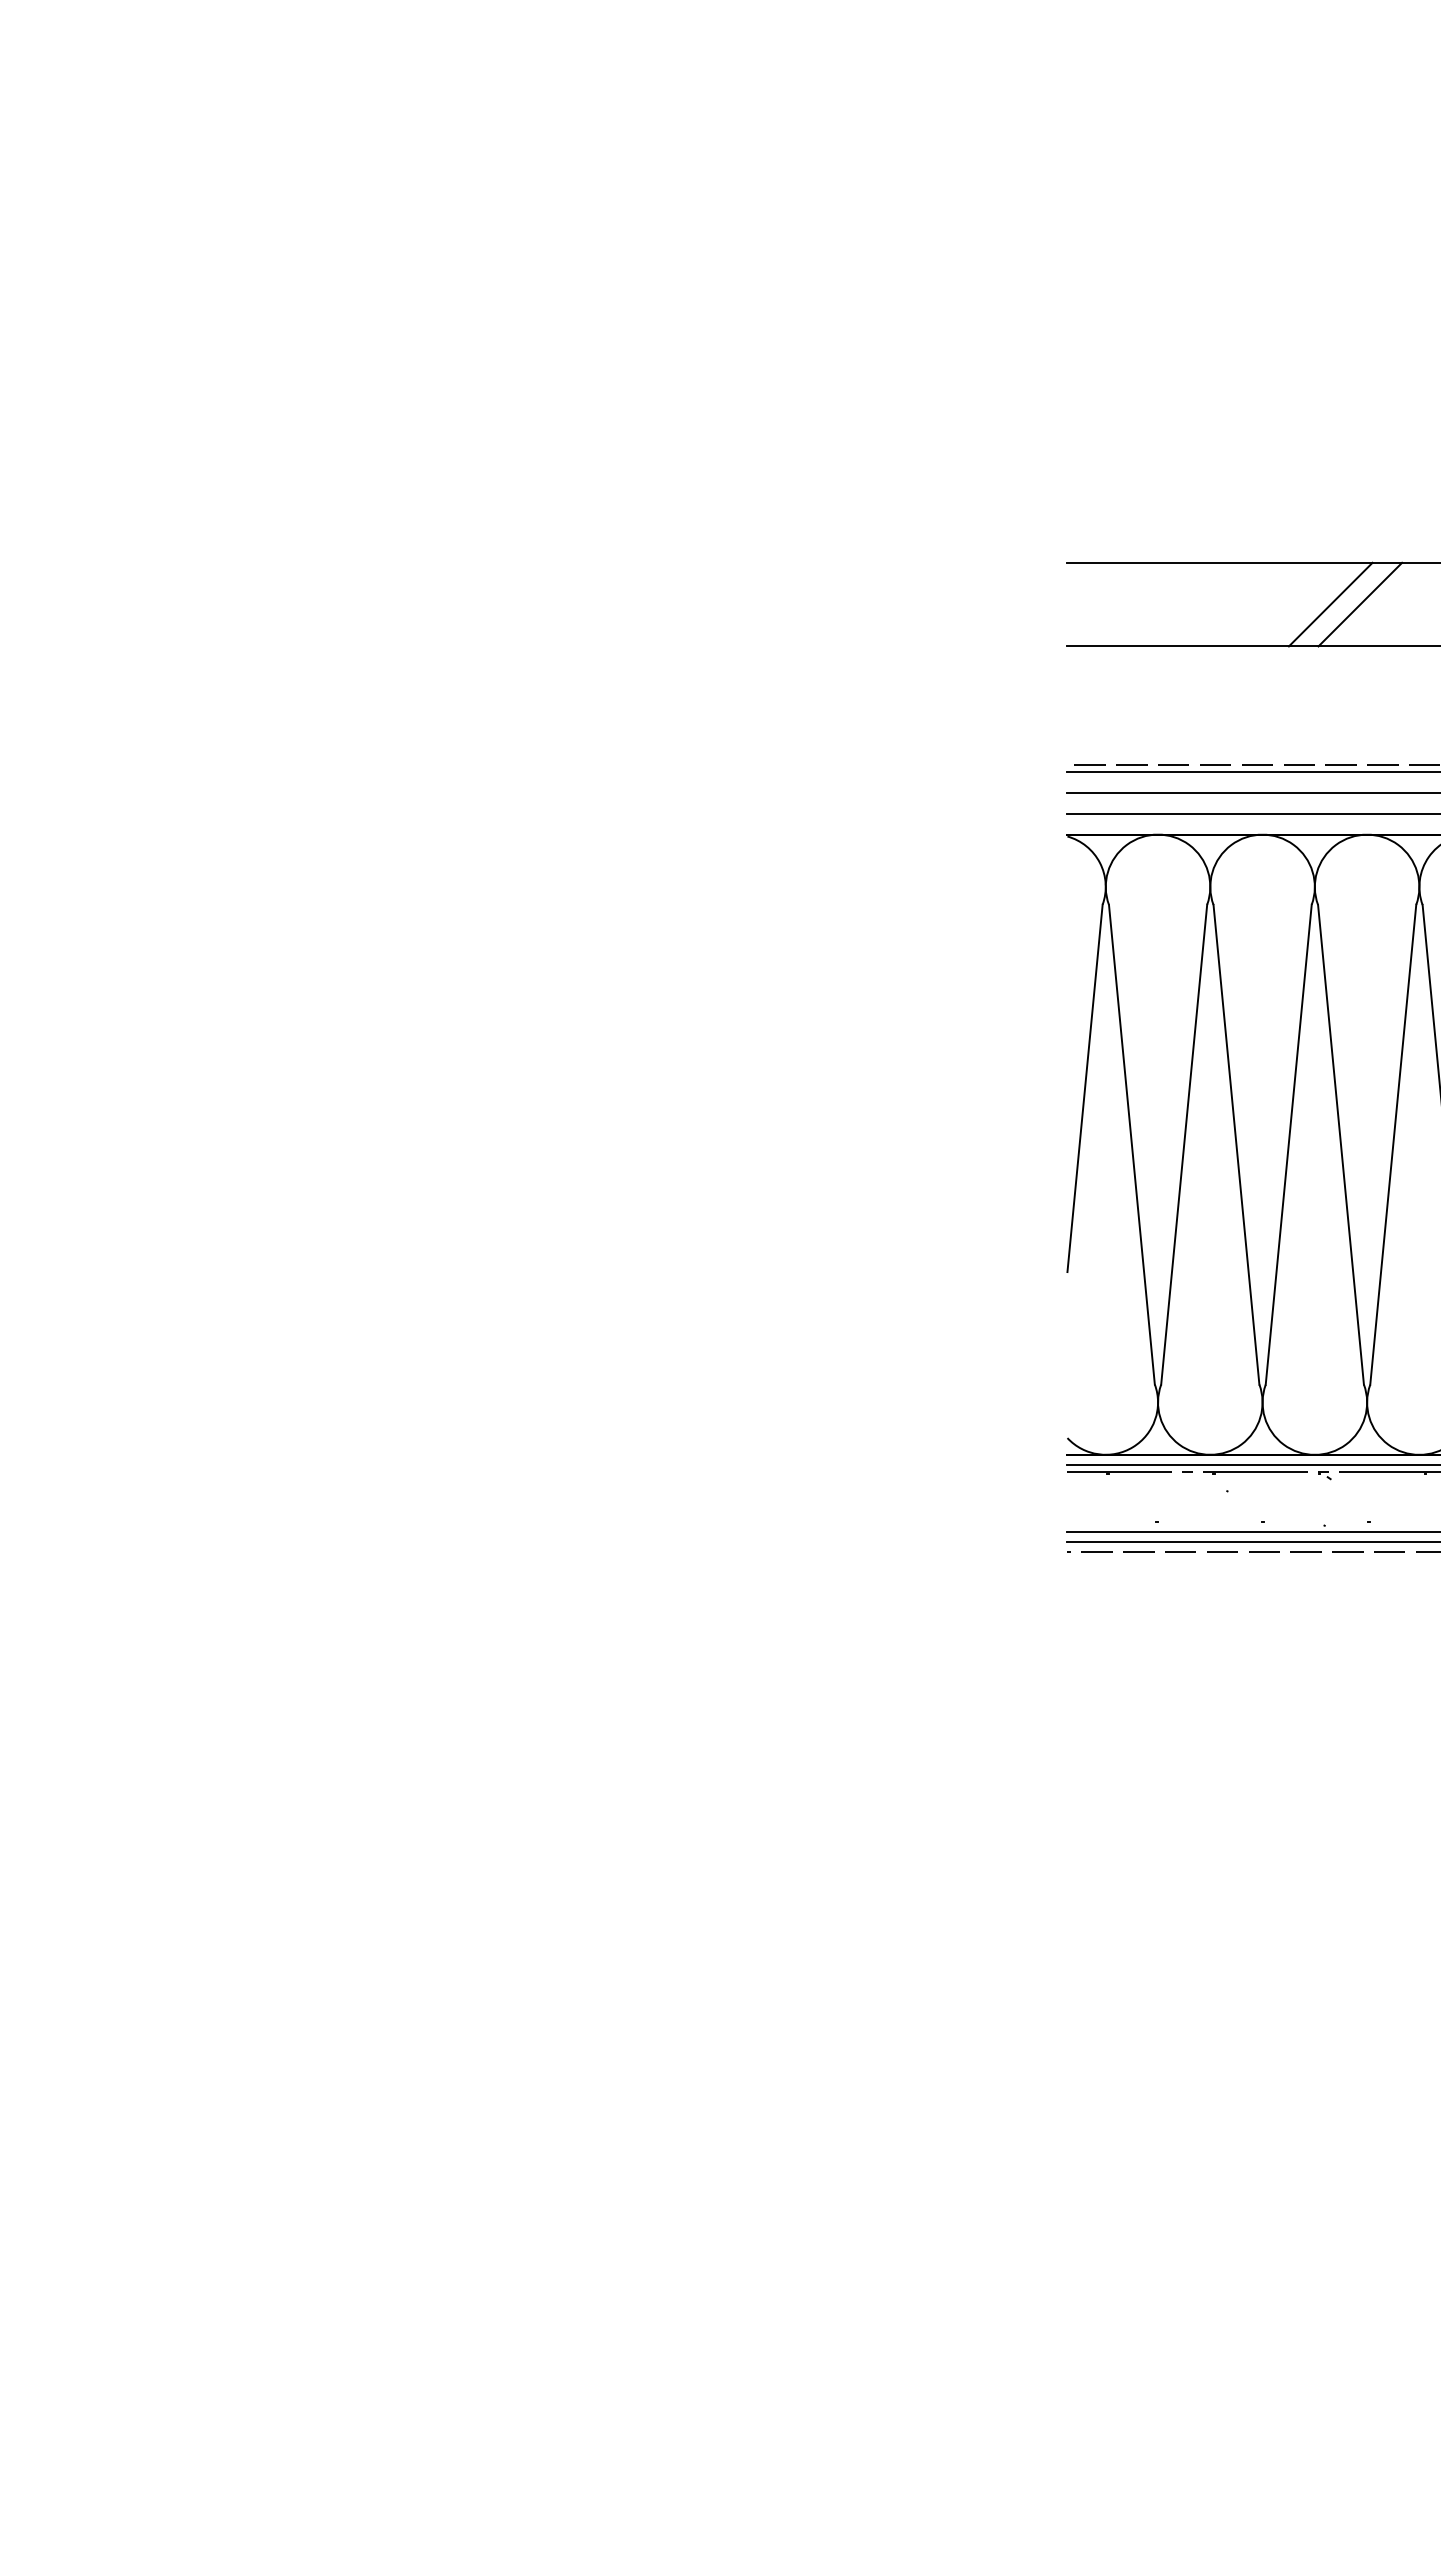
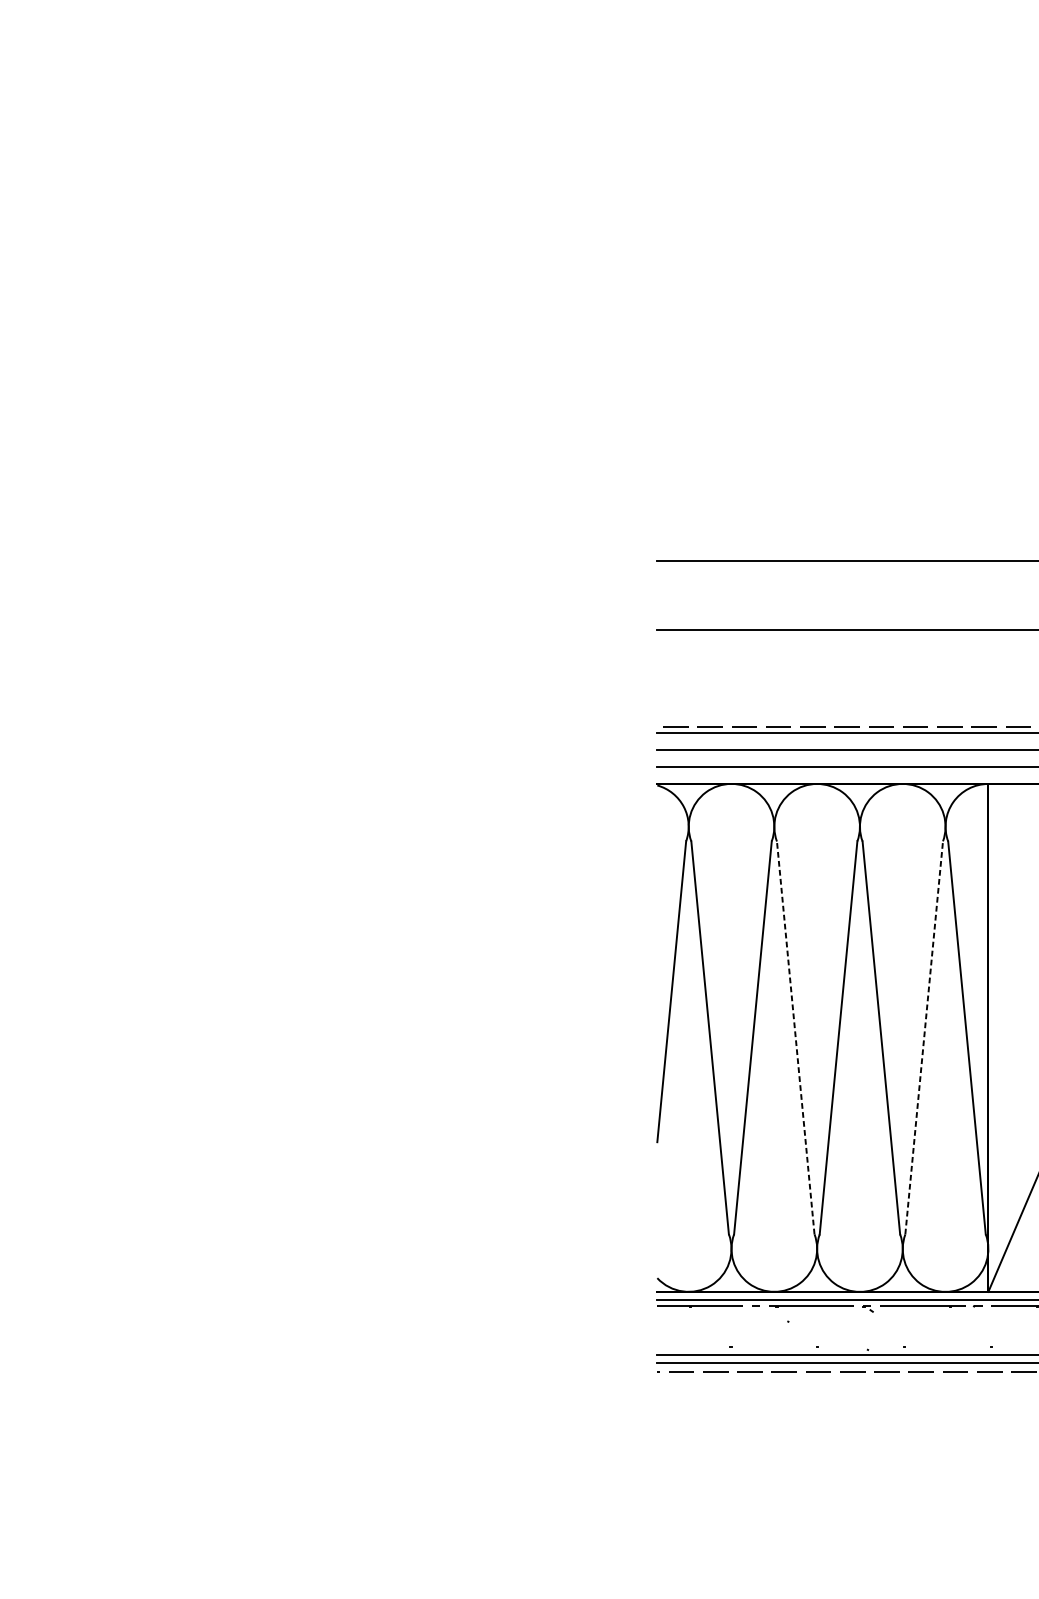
line: (1330, 604) -> (872, 595), removed
line: (1360, 604) -> (897, 595), removed
line: (1236, 1144) -> (795, 1037), solid -> dashed
line: (1393, 1144) -> (924, 1037), solid -> dashed

